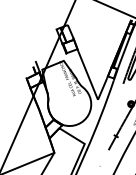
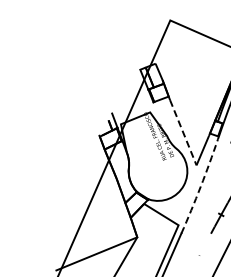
line: (88, 76) -> (183, 133), solid -> dashed
arc: (100, 115) -> (200, 186), solid -> dashed

